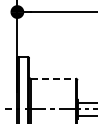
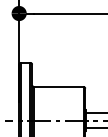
line: (53, 78) -> (58, 86), dashed -> solid

